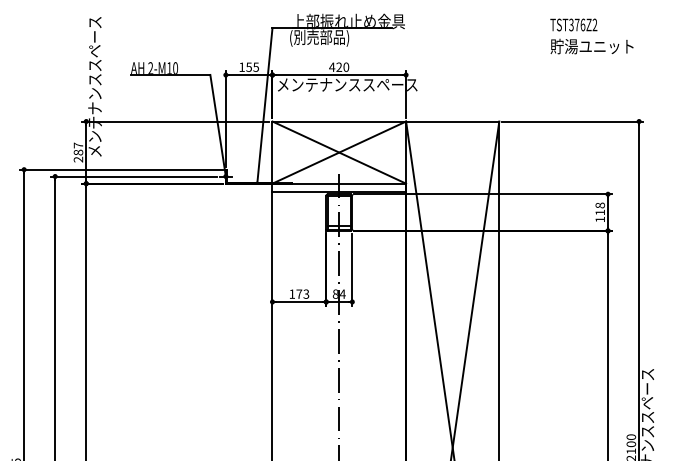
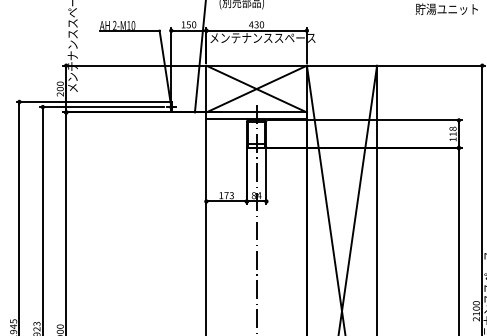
text: (256, 66) -> (194, 24), 155 -> 150
text: (339, 67) -> (256, 25), 420 -> 430
text: (78, 148) -> (60, 85), 287 -> 200

